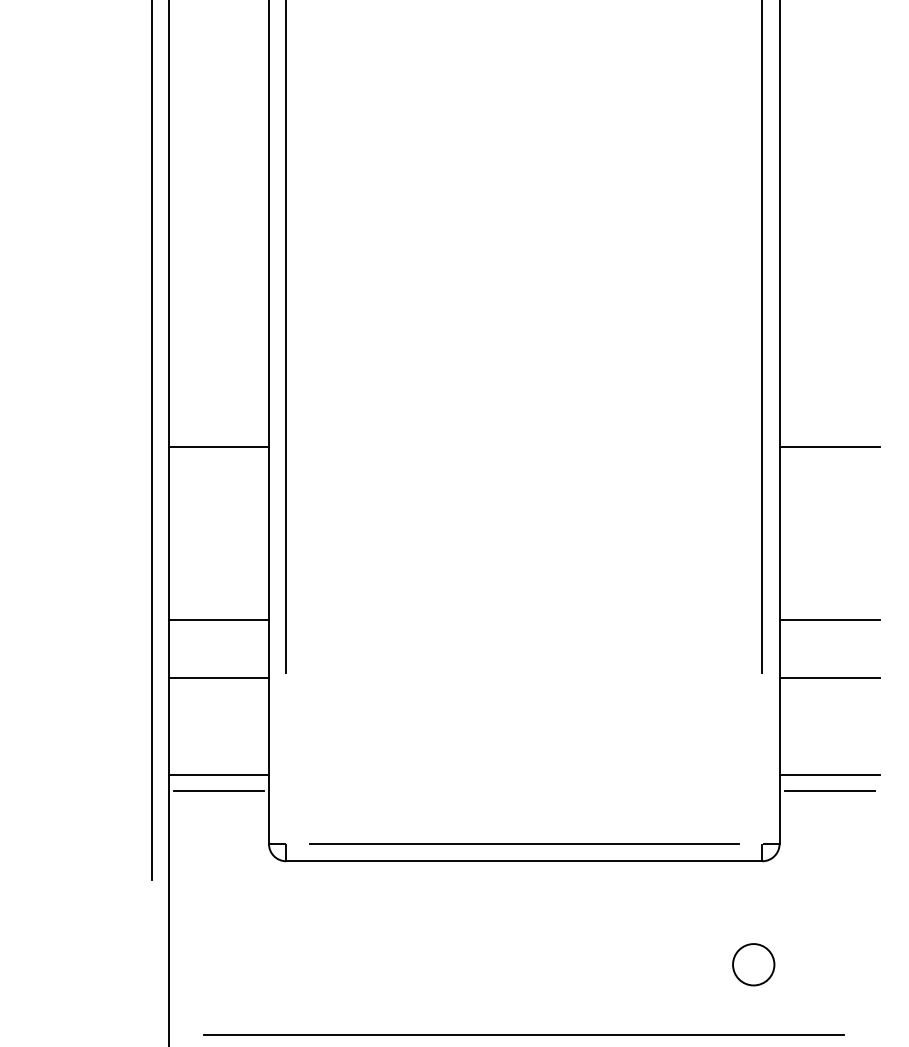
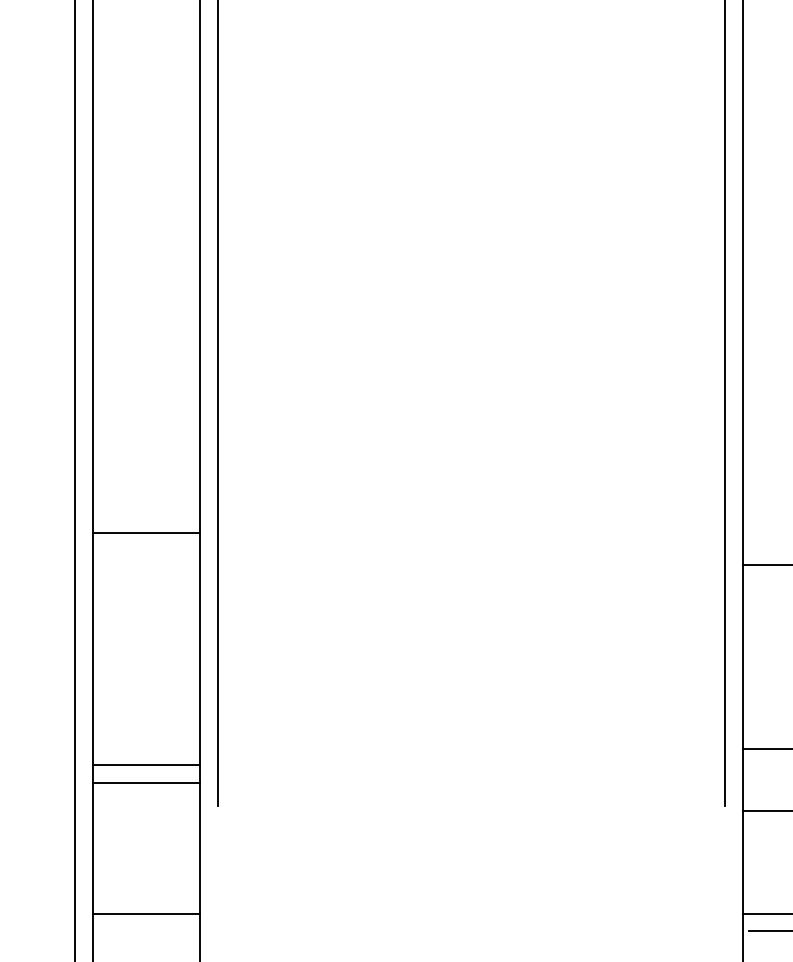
line: (218, 447) -> (145, 533), moved
line: (218, 619) -> (145, 782), moved
line: (218, 678) -> (145, 764), moved
line: (218, 790) -> (145, 930), removed

